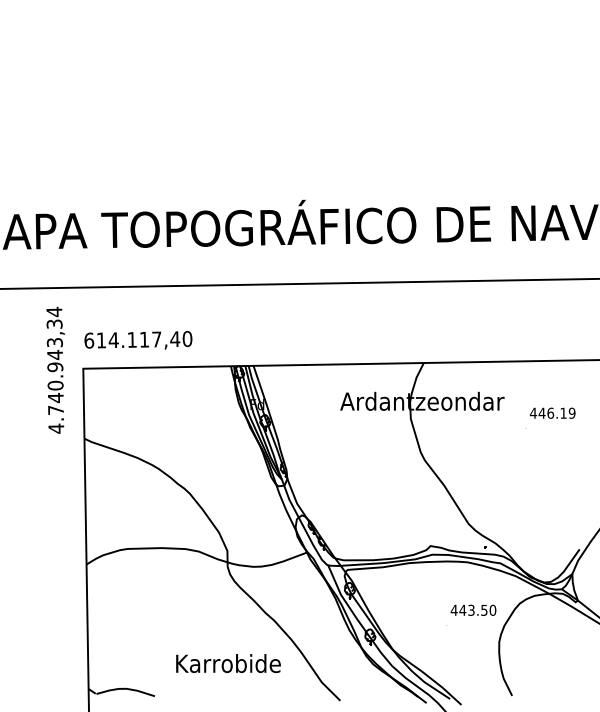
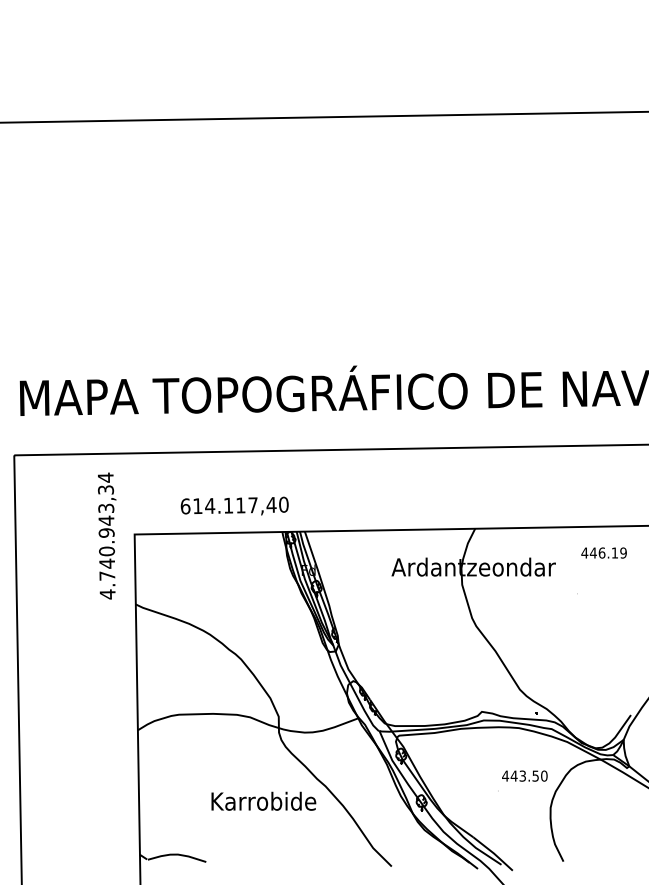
text: (138, 339) -> (234, 505), moved
text: (552, 412) -> (603, 552), moved
text: (228, 662) -> (263, 800), moved

